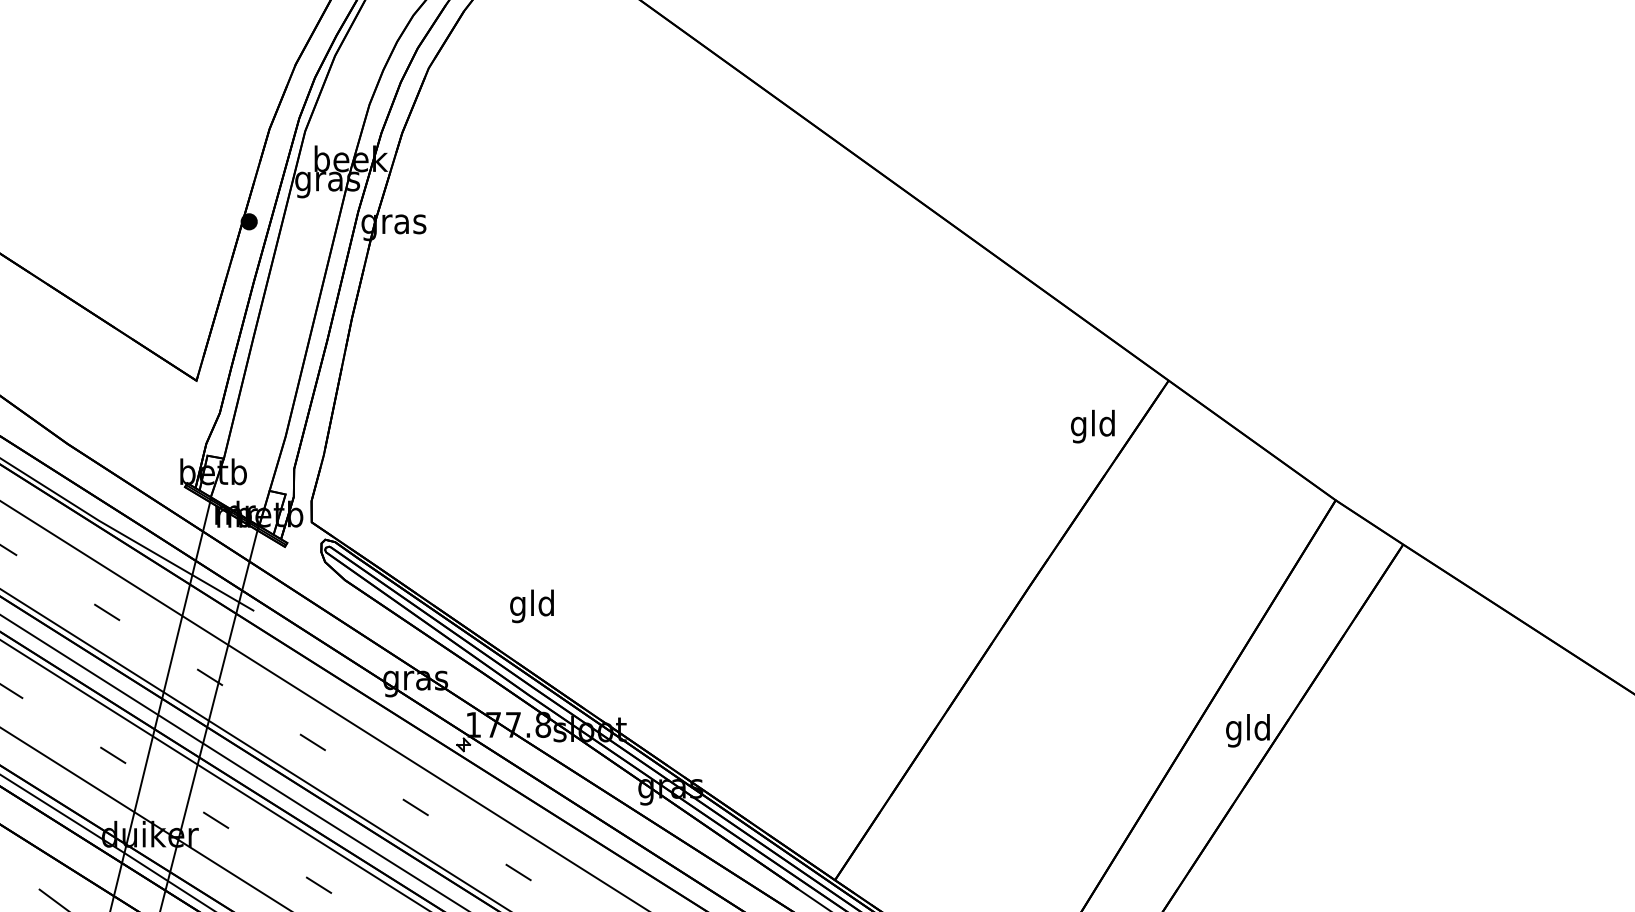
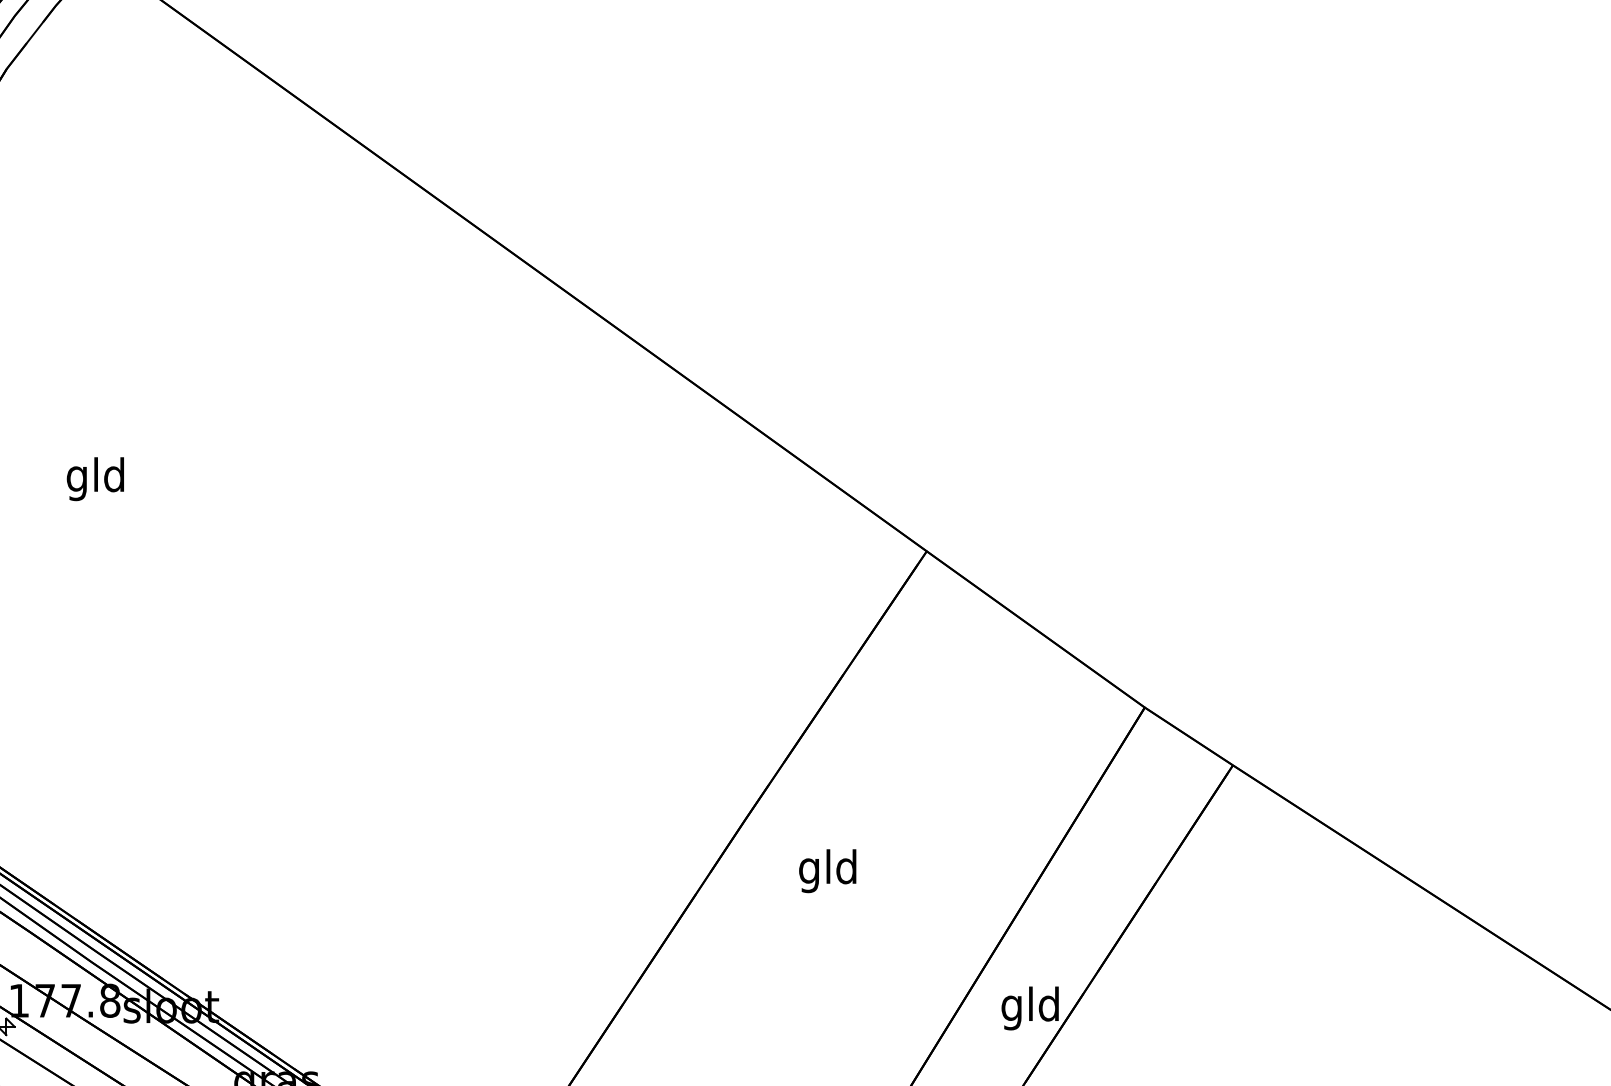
text: (1092, 426) -> (827, 871), moved
text: (531, 606) -> (94, 479), moved

